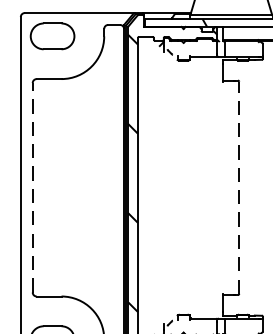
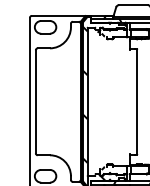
line: (32, 187) -> (35, 101), dashed -> solid
line: (239, 187) -> (137, 101), dashed -> solid

